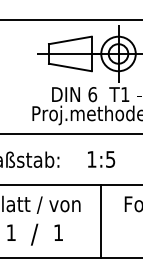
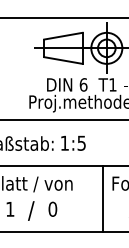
text: (101, 158) -> (73, 142), moved
line: (101, 220) -> (103, 198), moved
text: (58, 231) -> (52, 208), 1 -> 0

